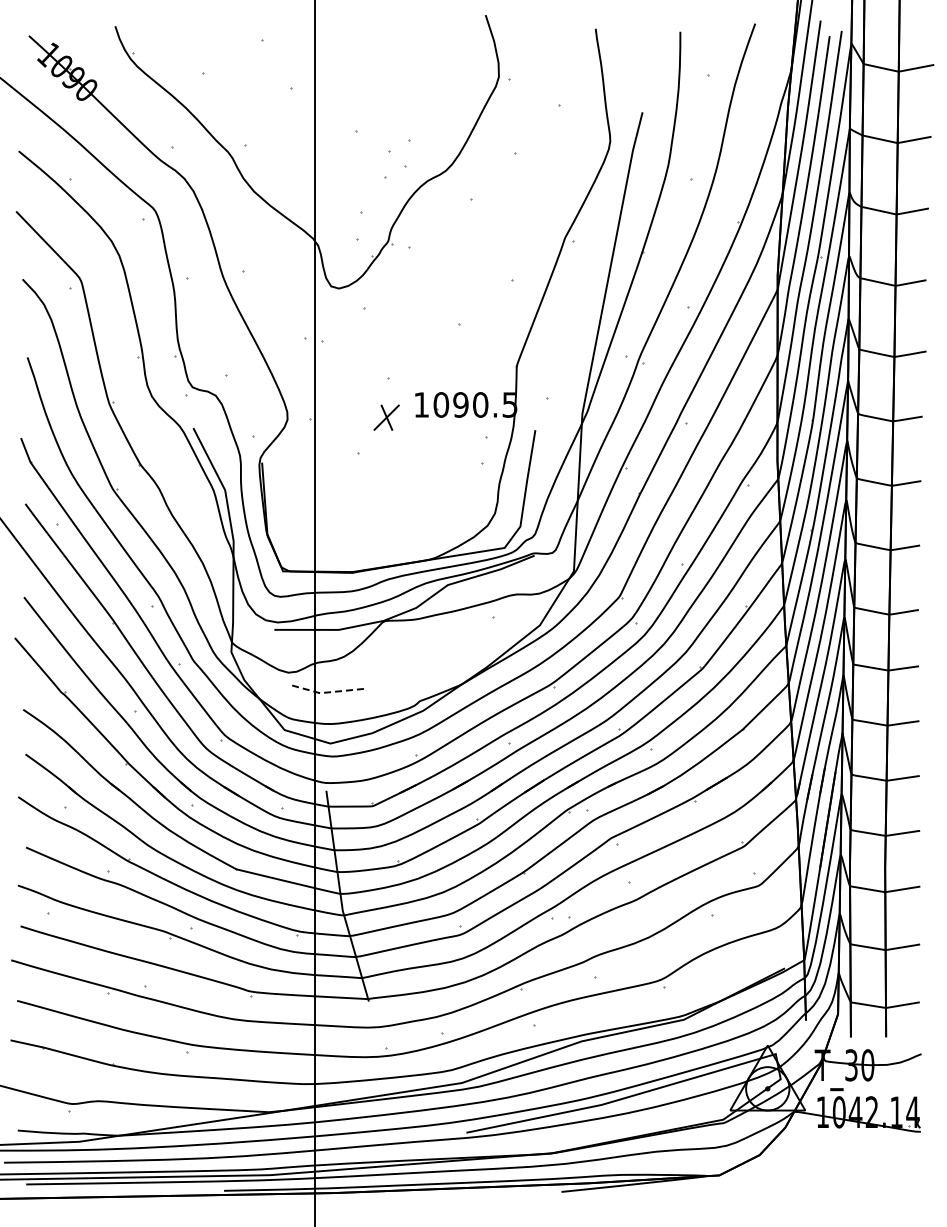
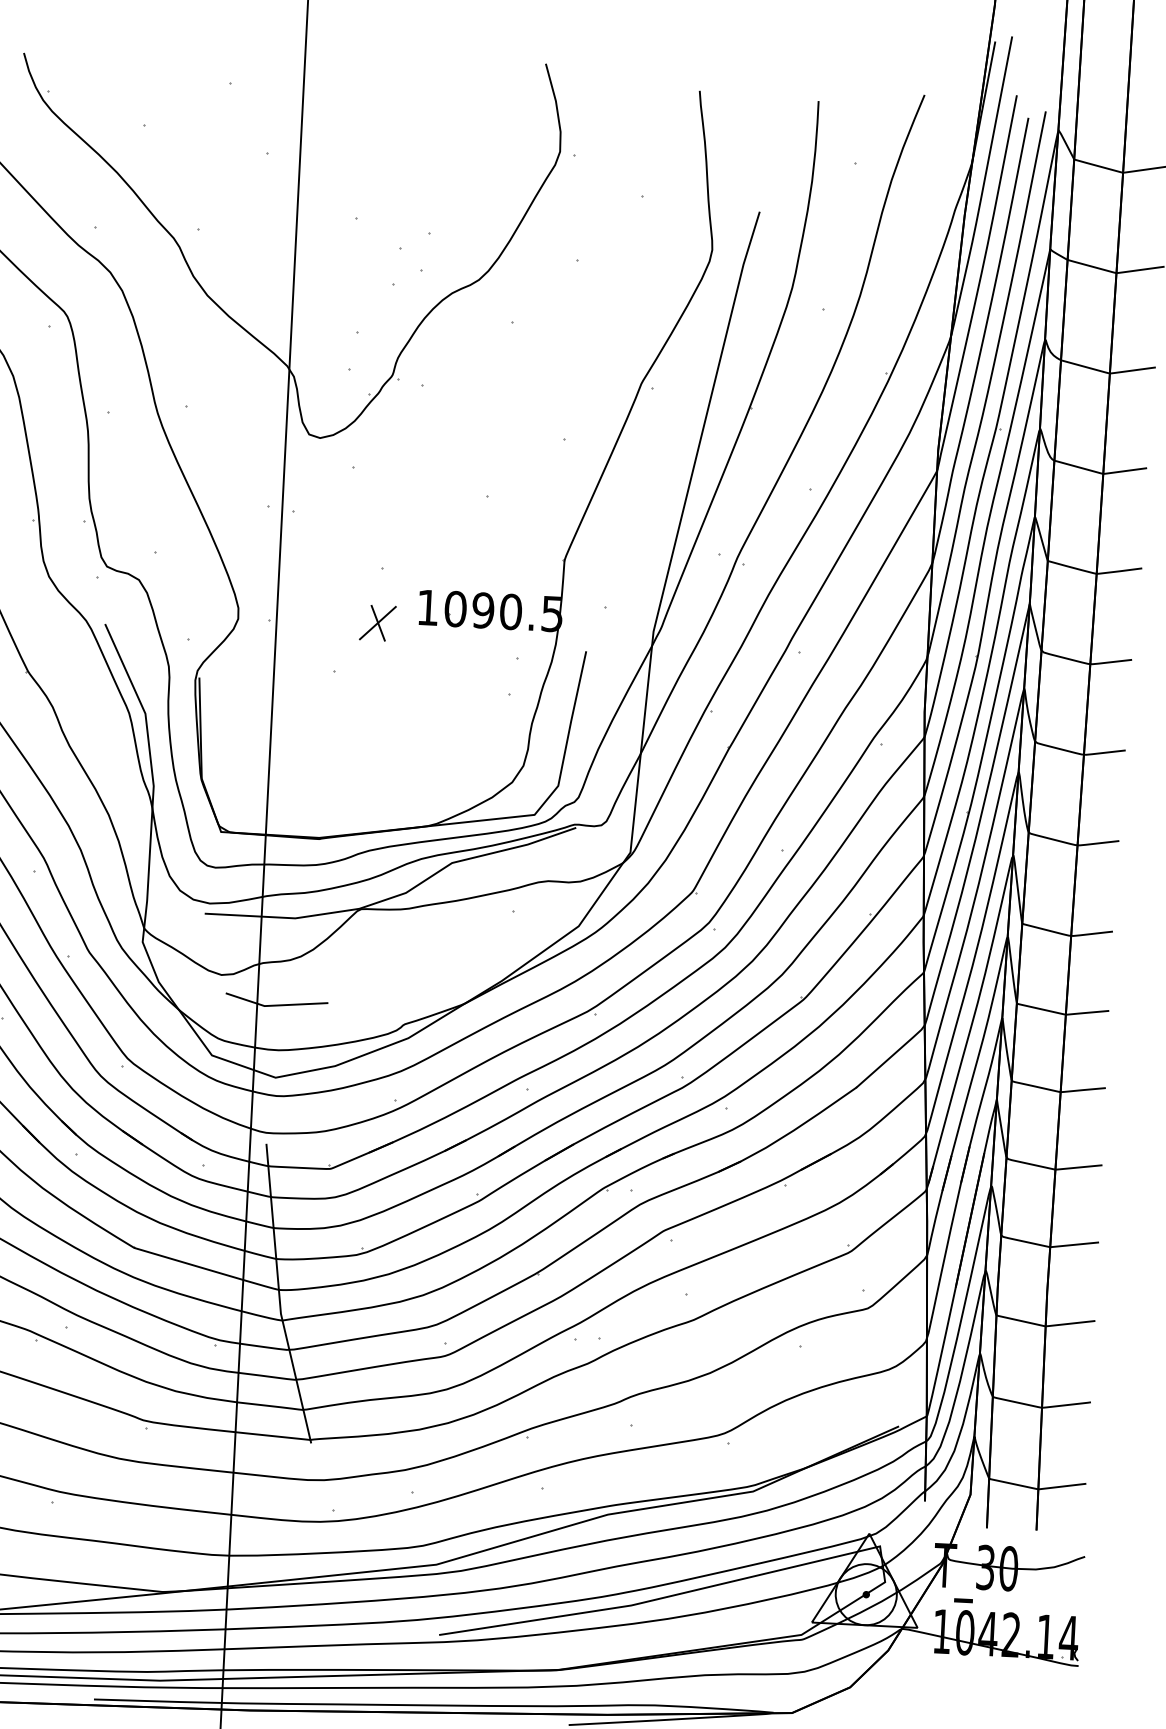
line: (327, 692) -> (275, 1005), dashed -> solid

